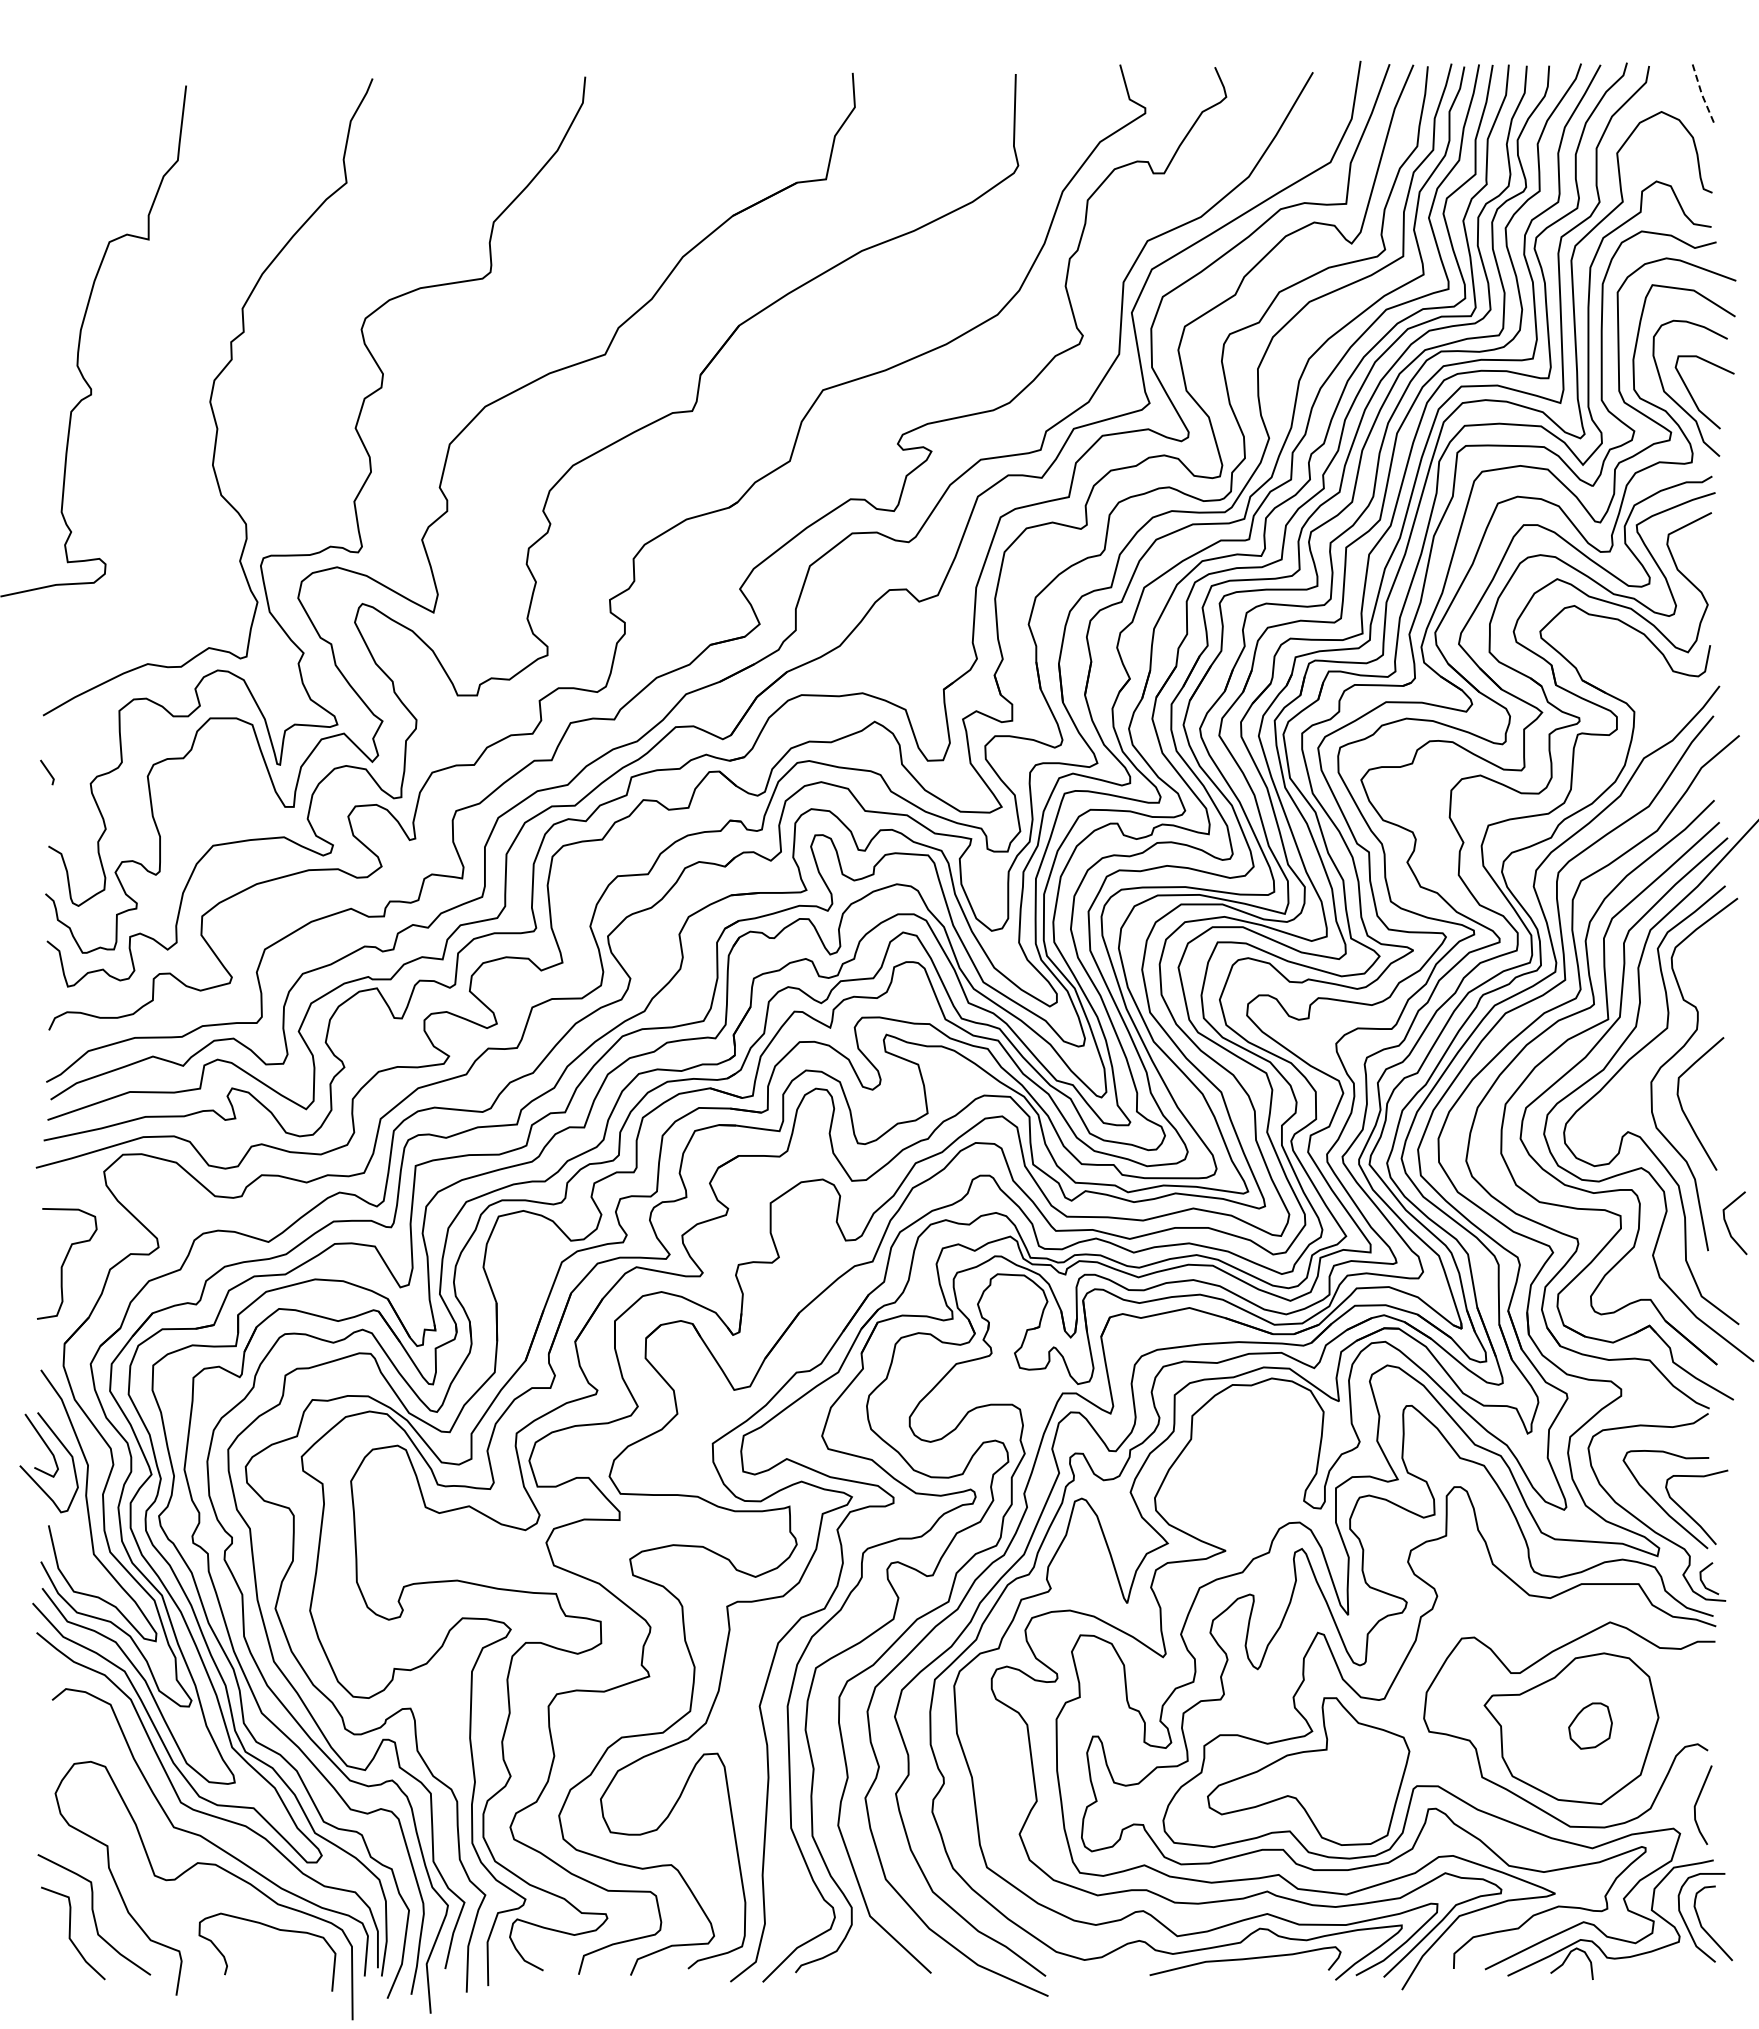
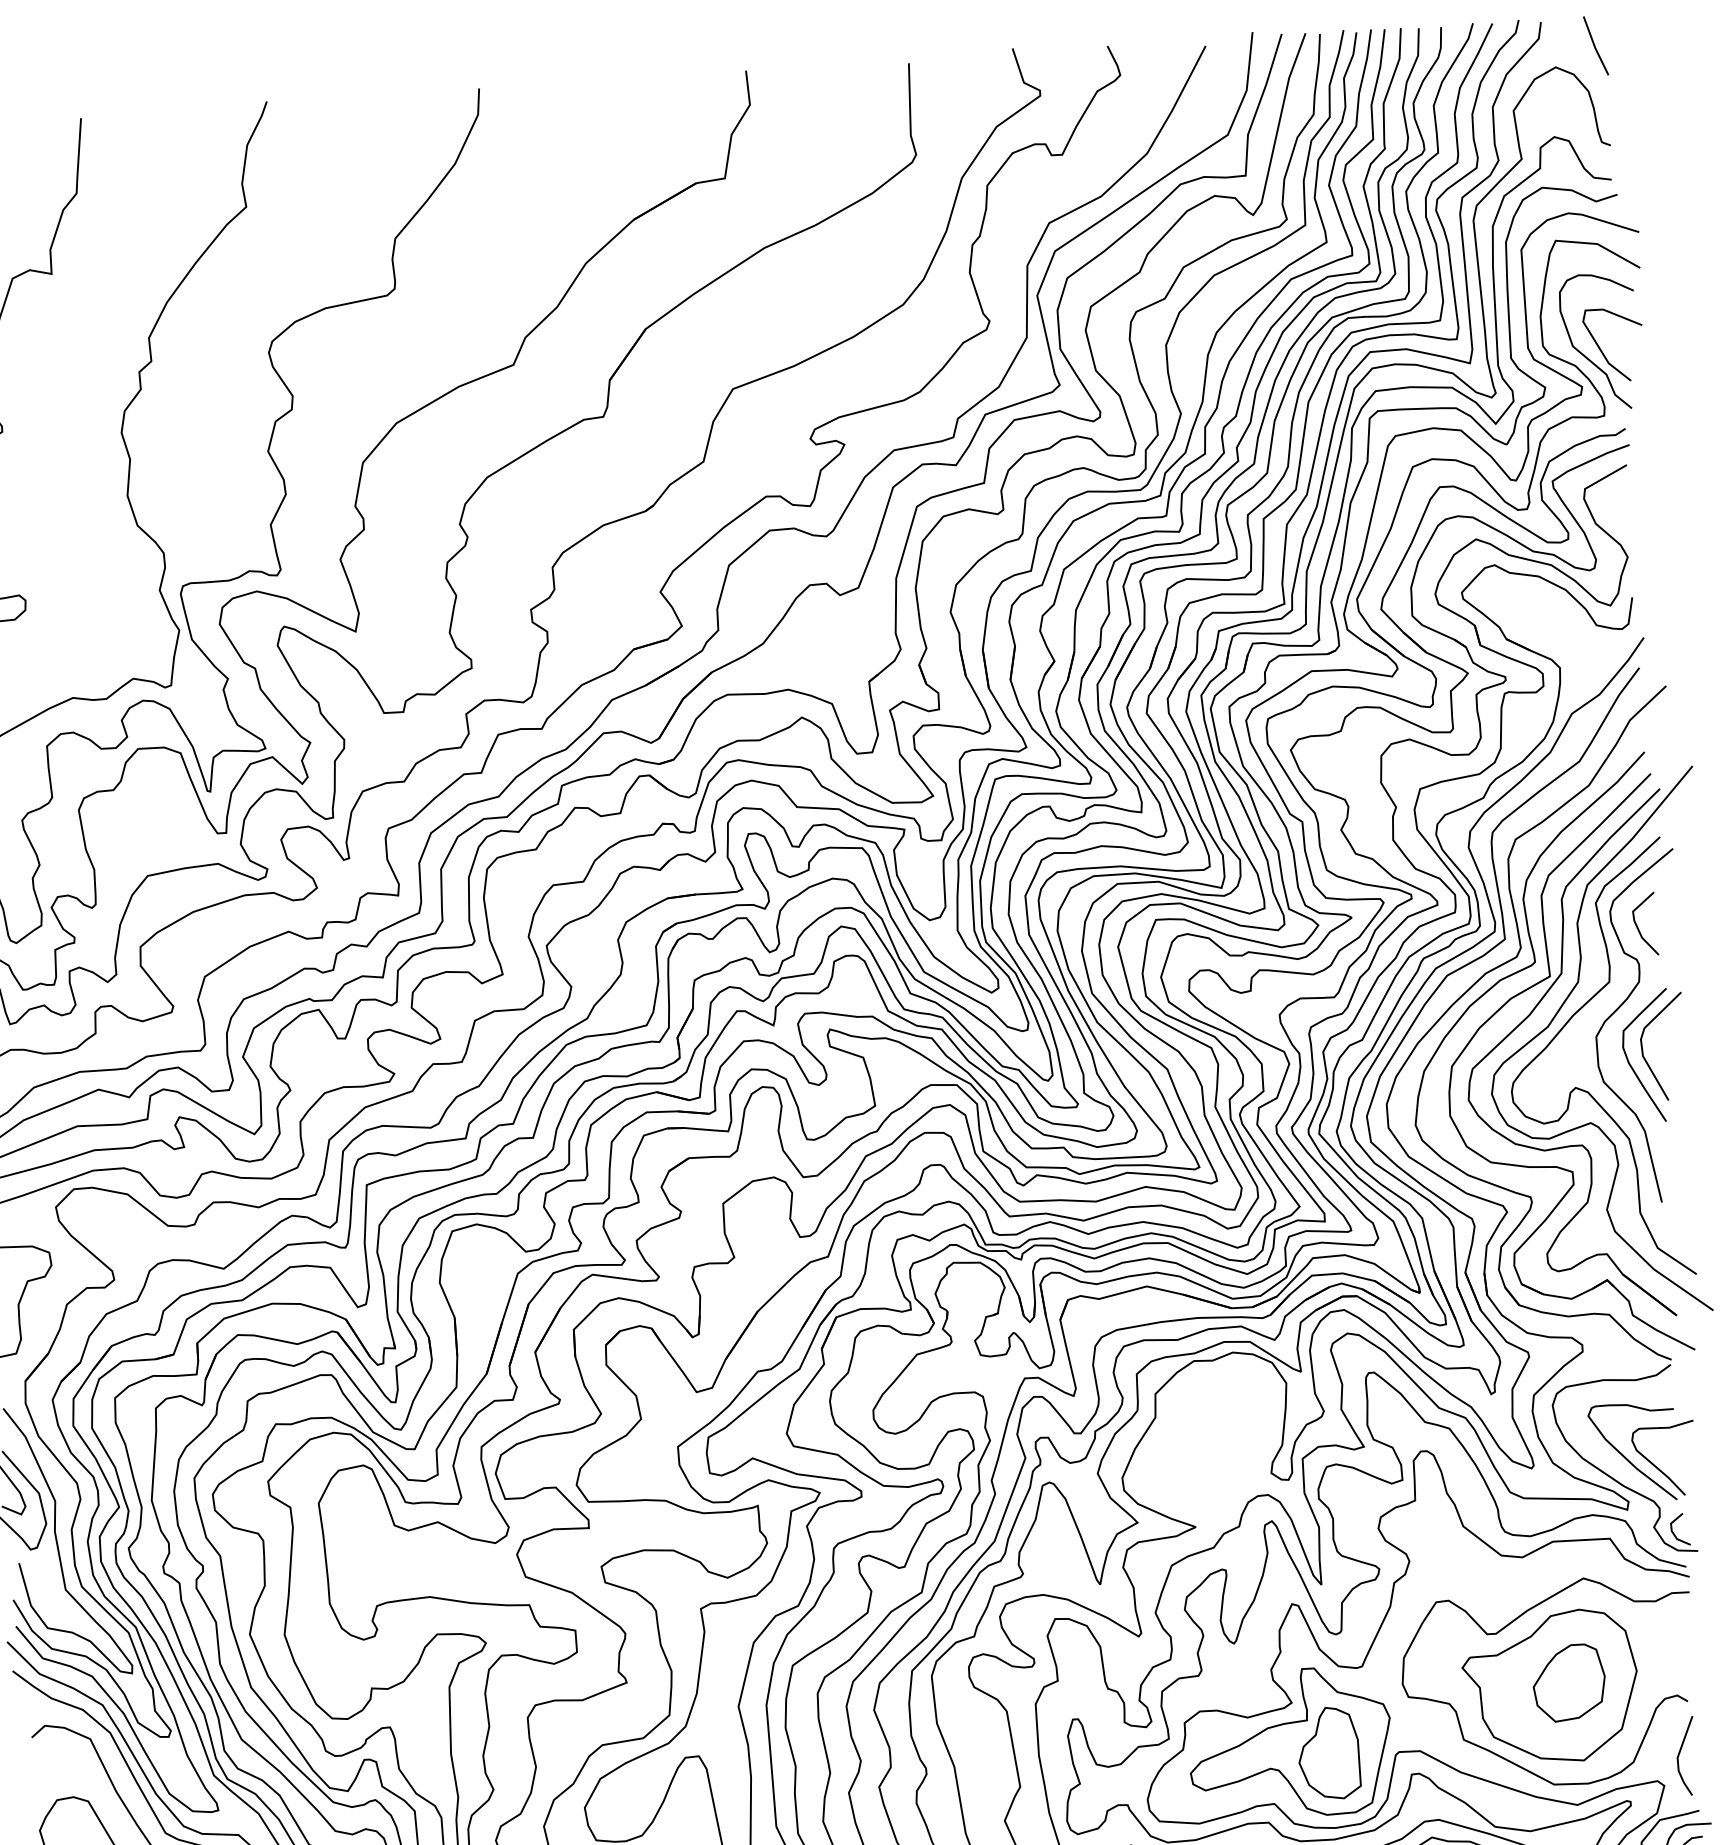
line: (1701, 93) -> (1594, 46), dashed -> solid
line: (1697, 1095) -> (1643, 1047), added
line: (1728, 1226) -> (1638, 927), moved
part: (1590, 1725) -> (1569, 1682), size x1.67
part: (1346, 1783) -> (1328, 1753), added

